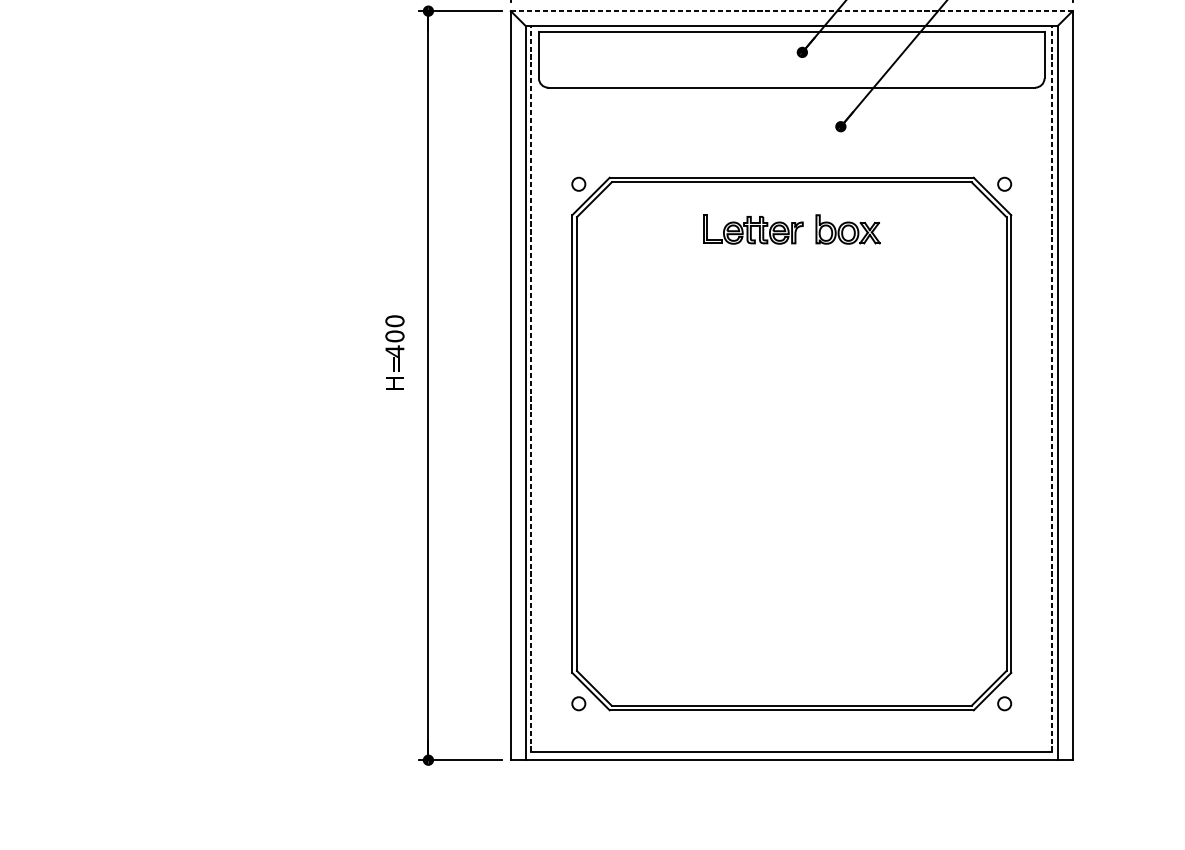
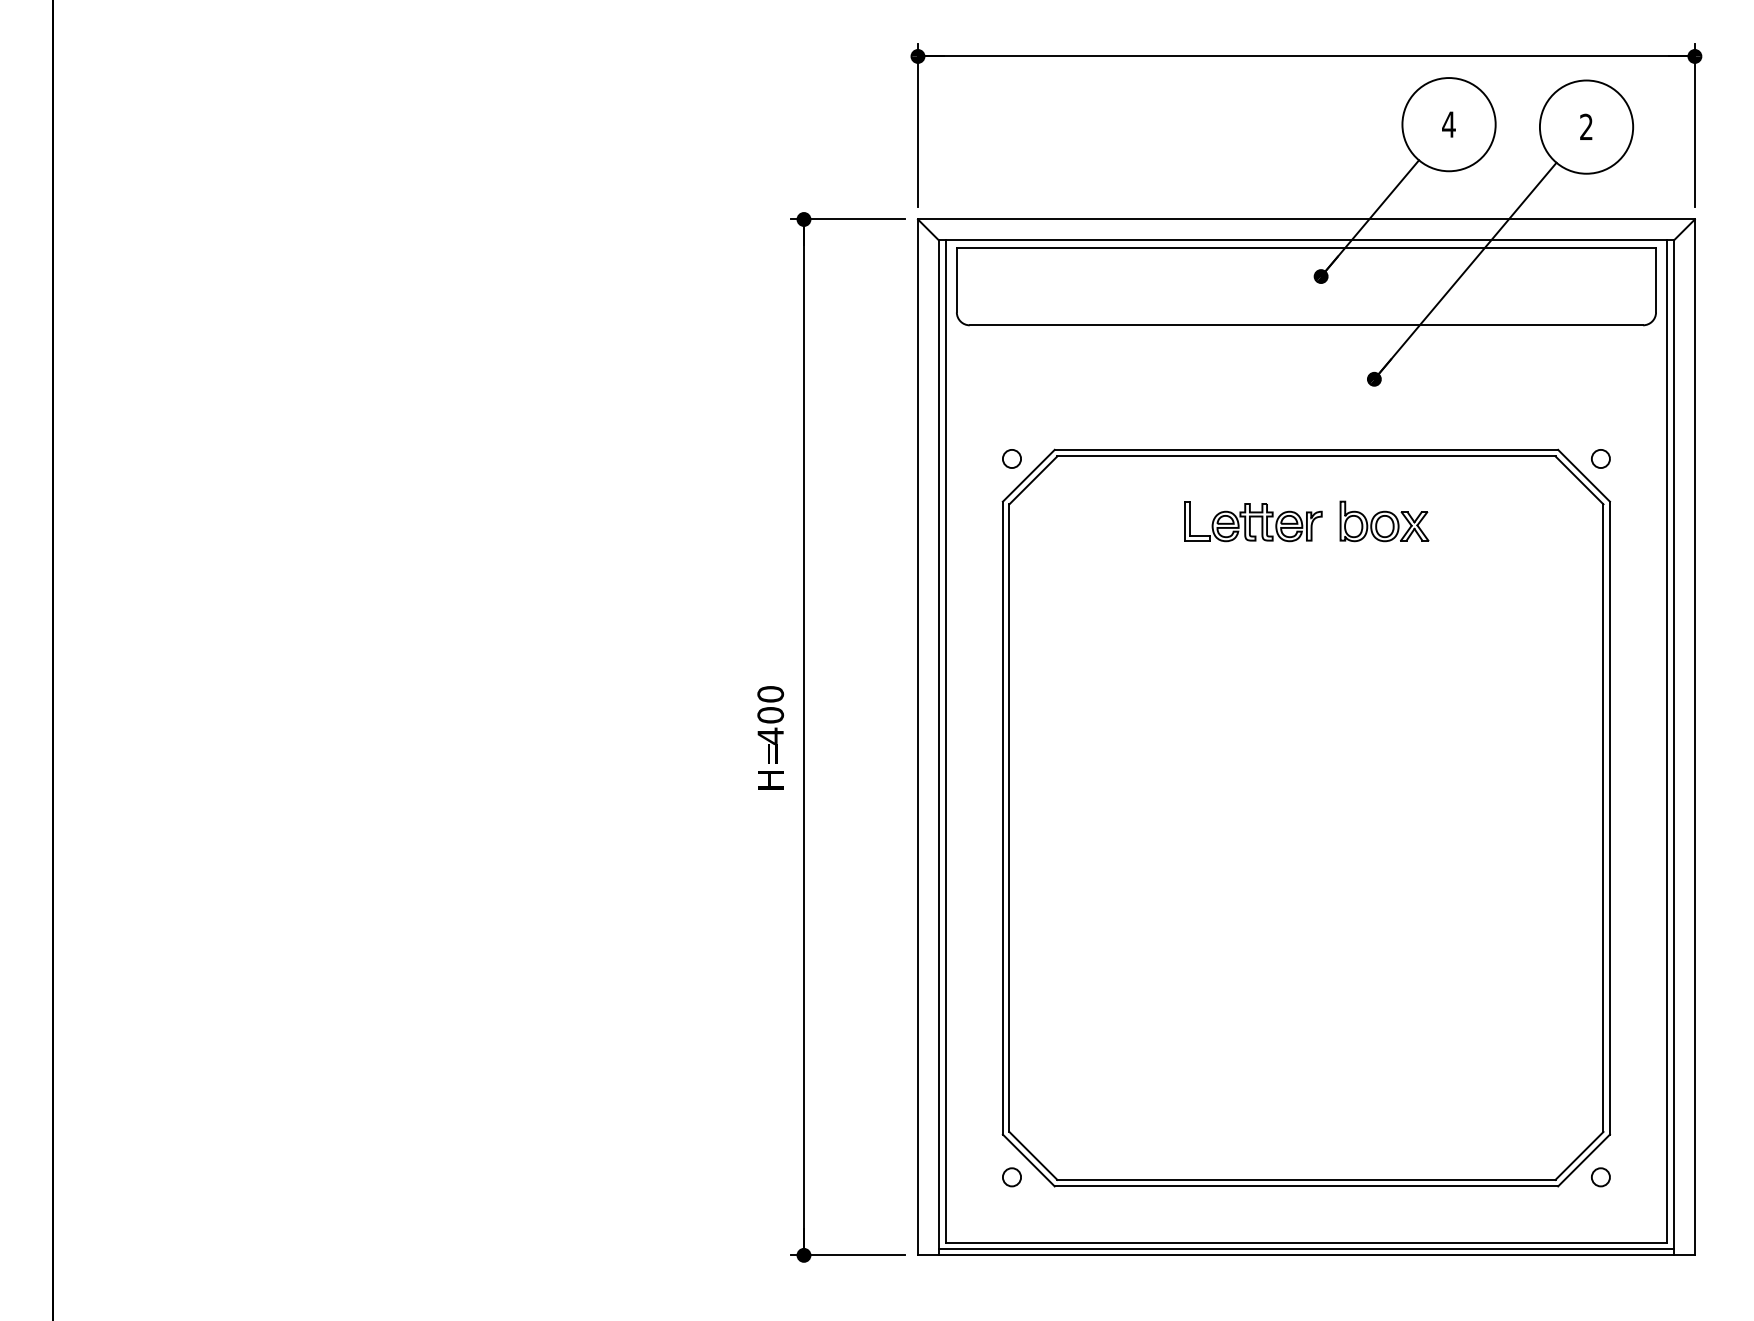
line: (791, 11) -> (1306, 219), dashed -> solid
text: (394, 352) -> (770, 737), moved
line: (530, 388) -> (945, 741), dashed -> solid
line: (1052, 388) -> (1666, 741), dashed -> solid
line: (791, 755) -> (1306, 1249), added

